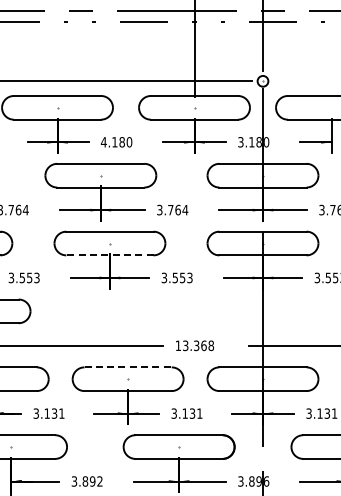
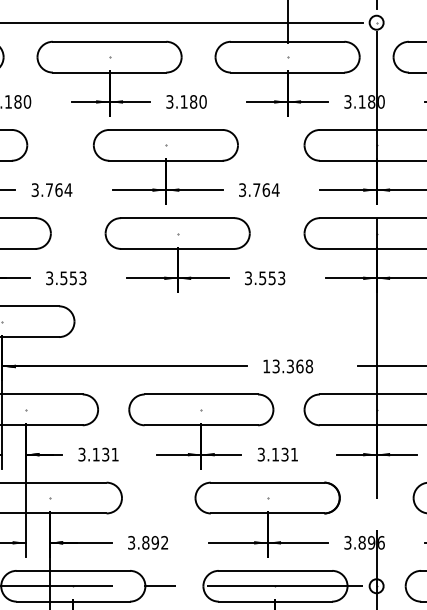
text: (103, 142) -> (169, 102), 4.180 -> 3.180
line: (109, 255) -> (177, 249), dashed -> solid
line: (128, 367) -> (201, 394), dashed -> solid

